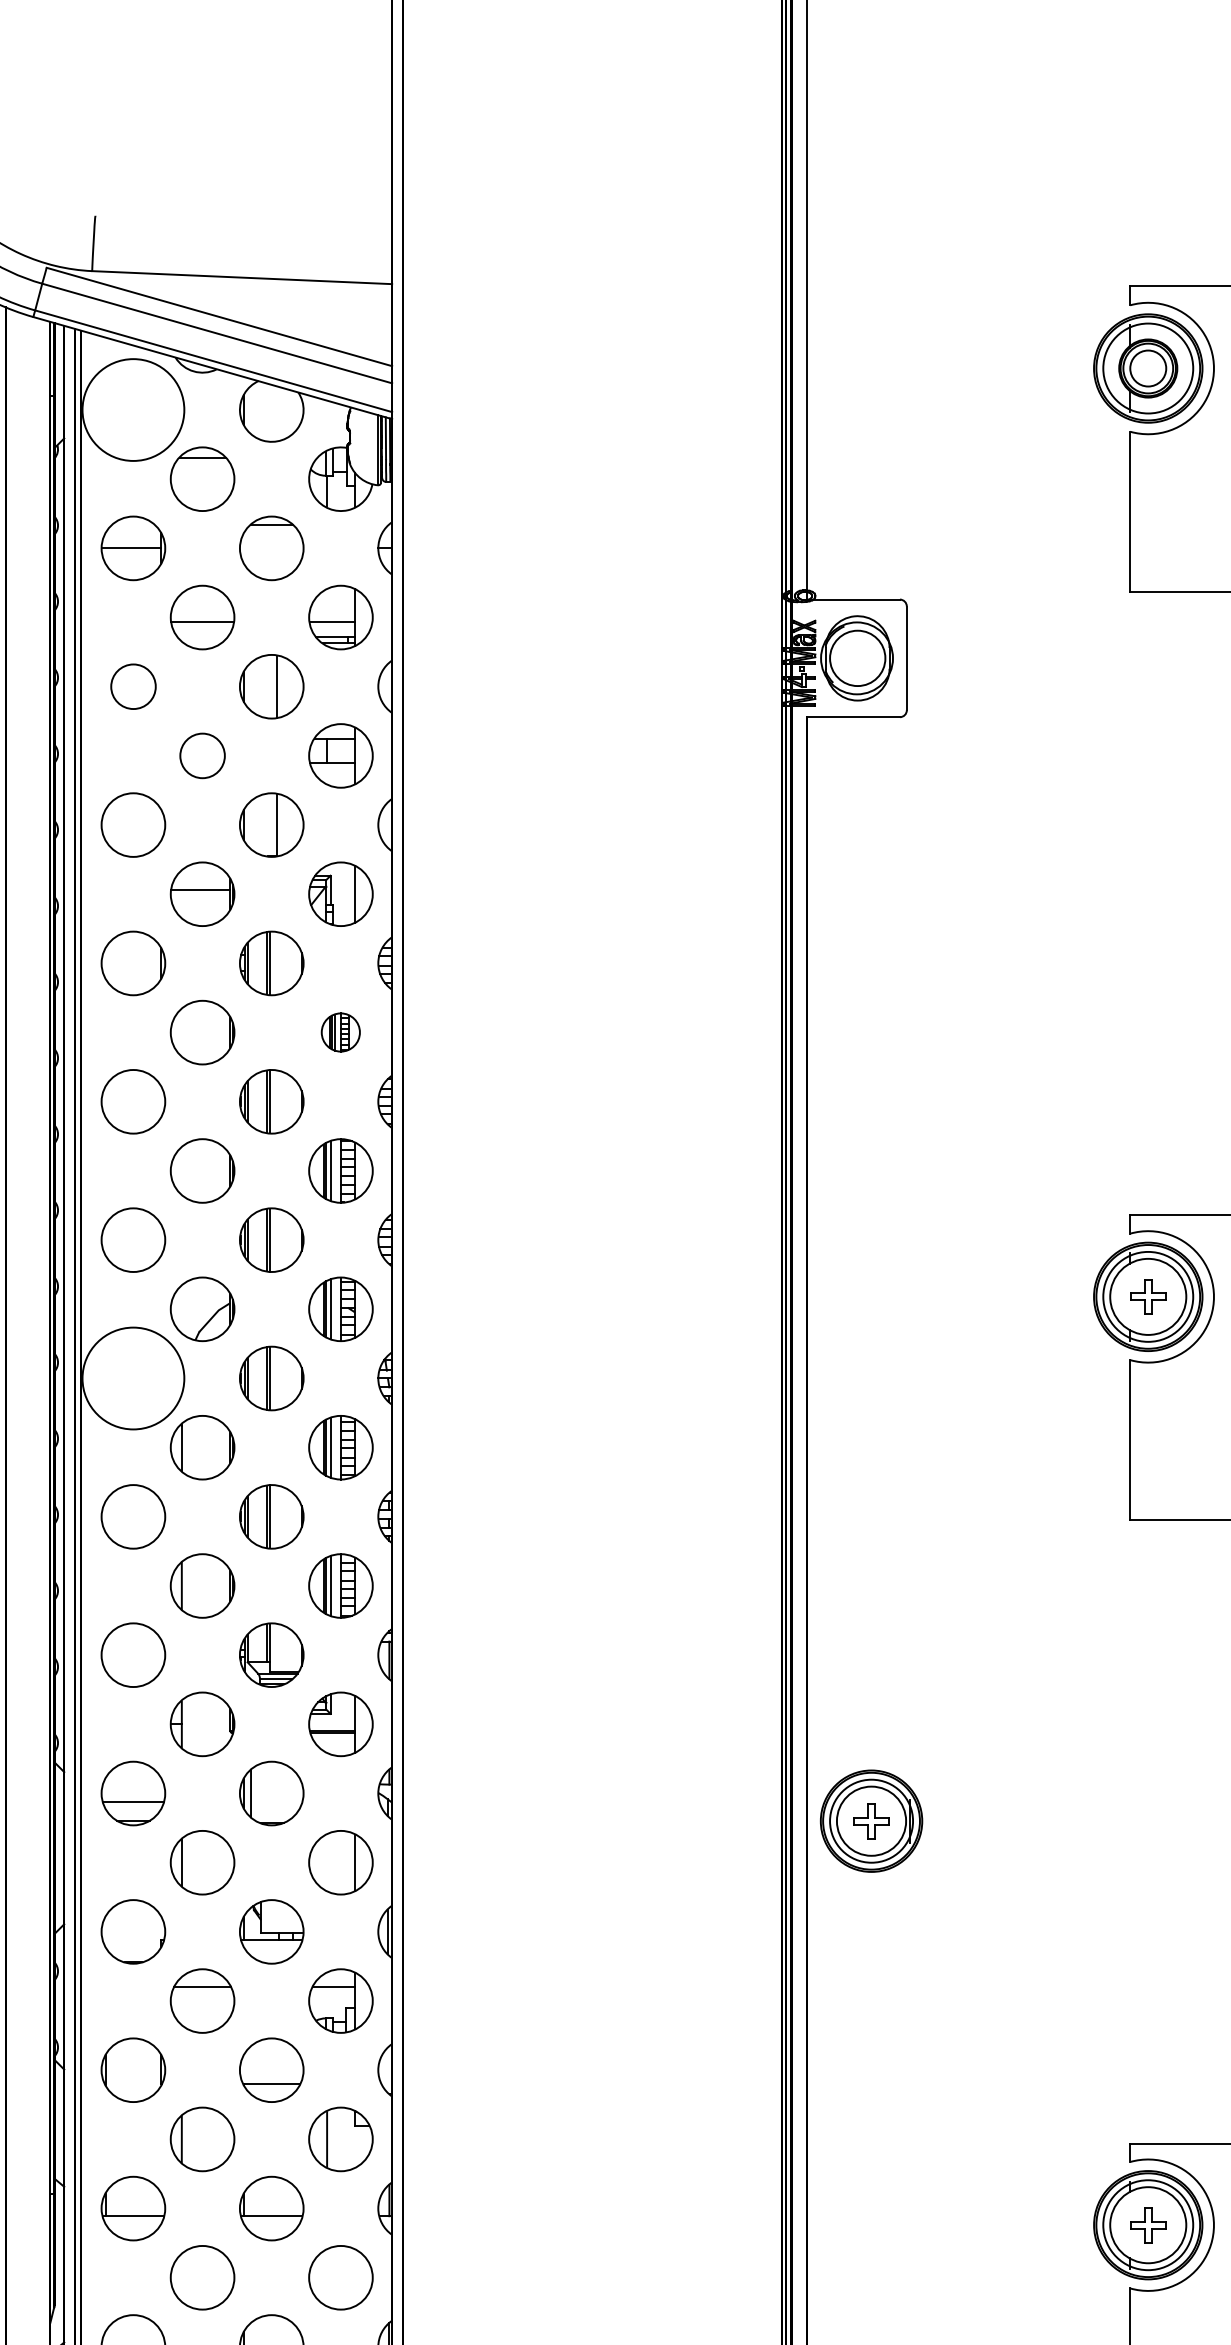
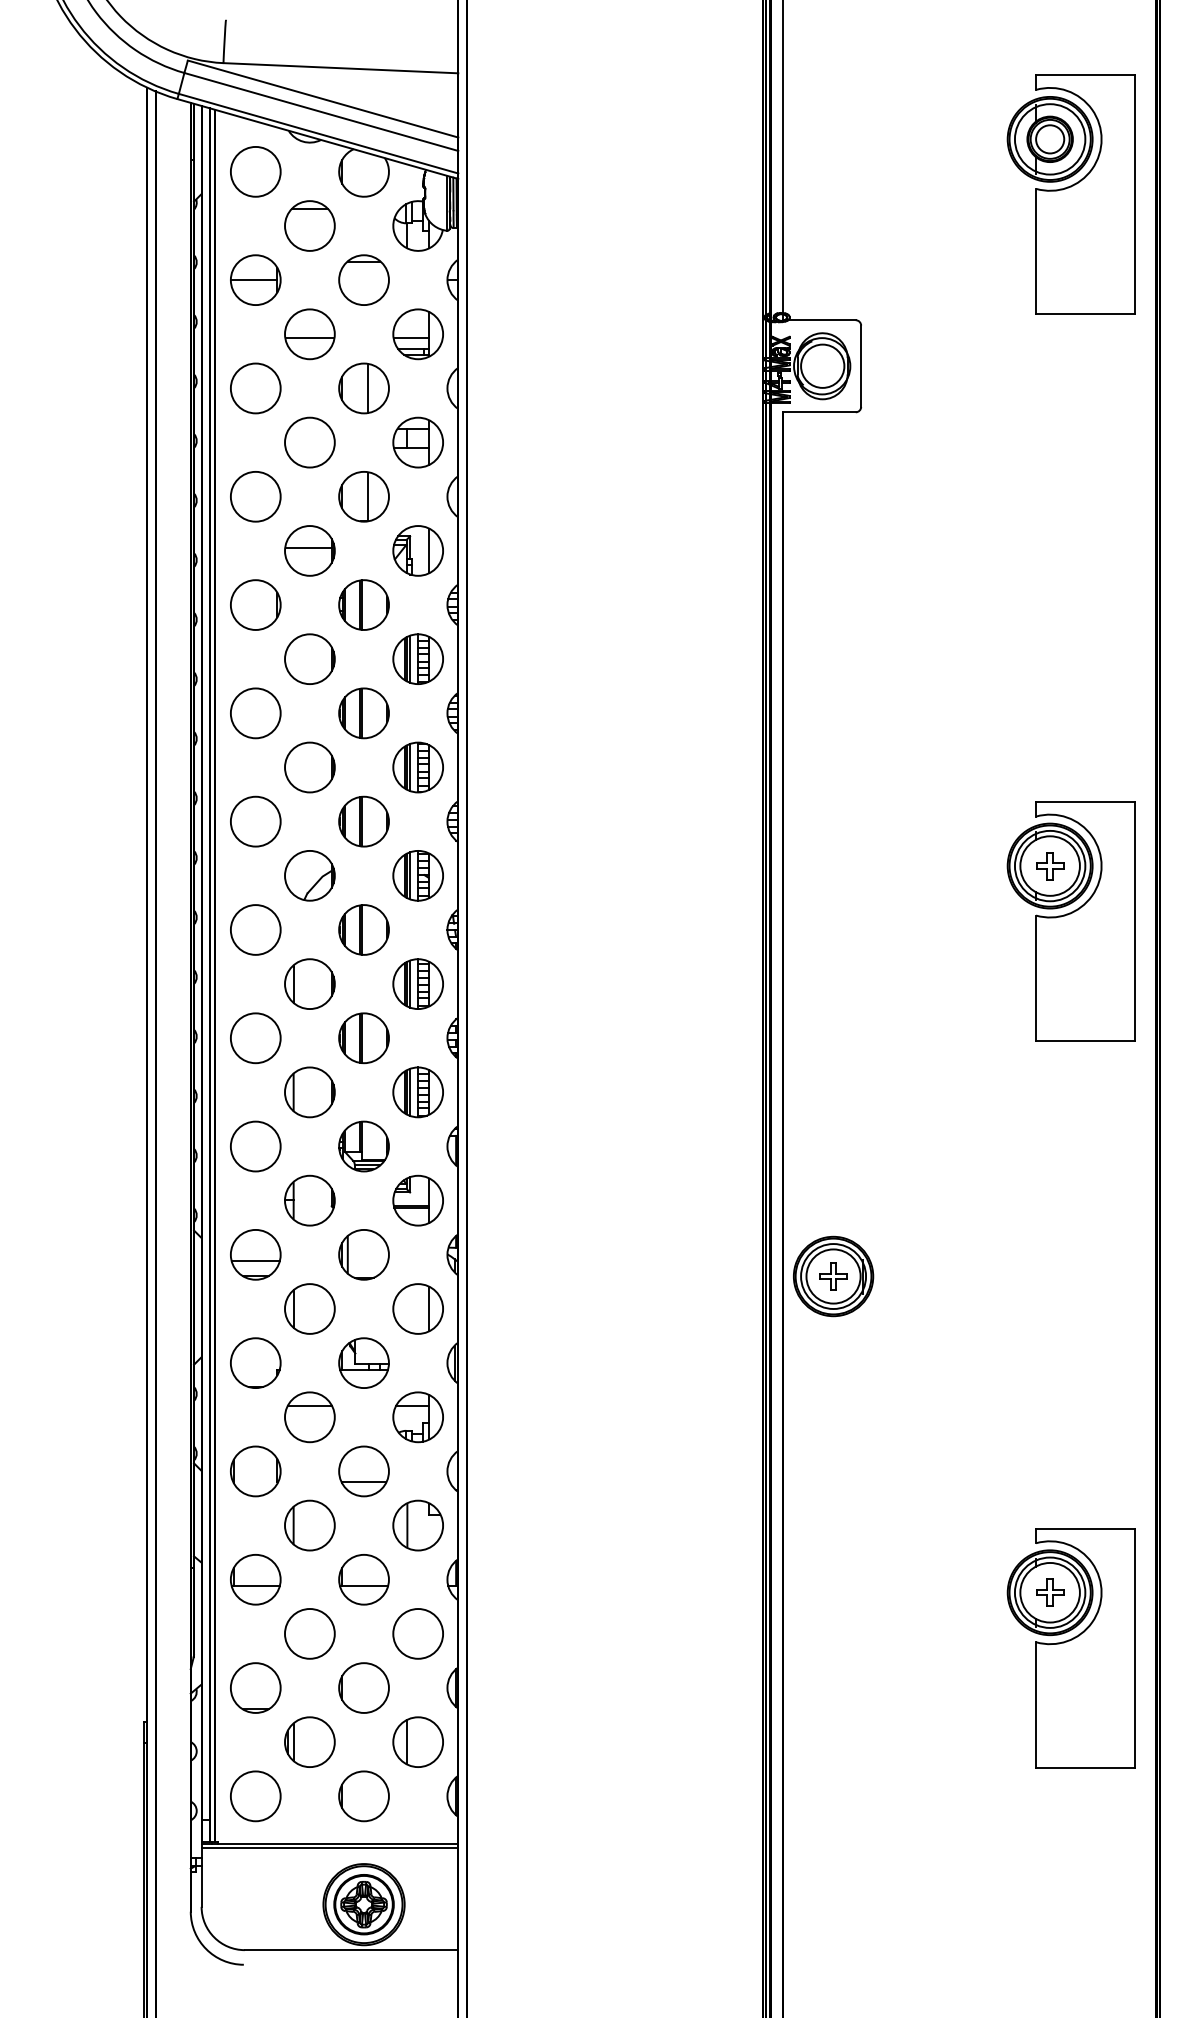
circle: (133, 409) -> (255, 171), size x0.62
circle: (133, 686) -> (255, 388), size x1.43
circle: (202, 755) -> (309, 442), size x1.43
part: (340, 1031) -> (417, 658), size x1.67
circle: (133, 1377) -> (255, 929), size x0.62

